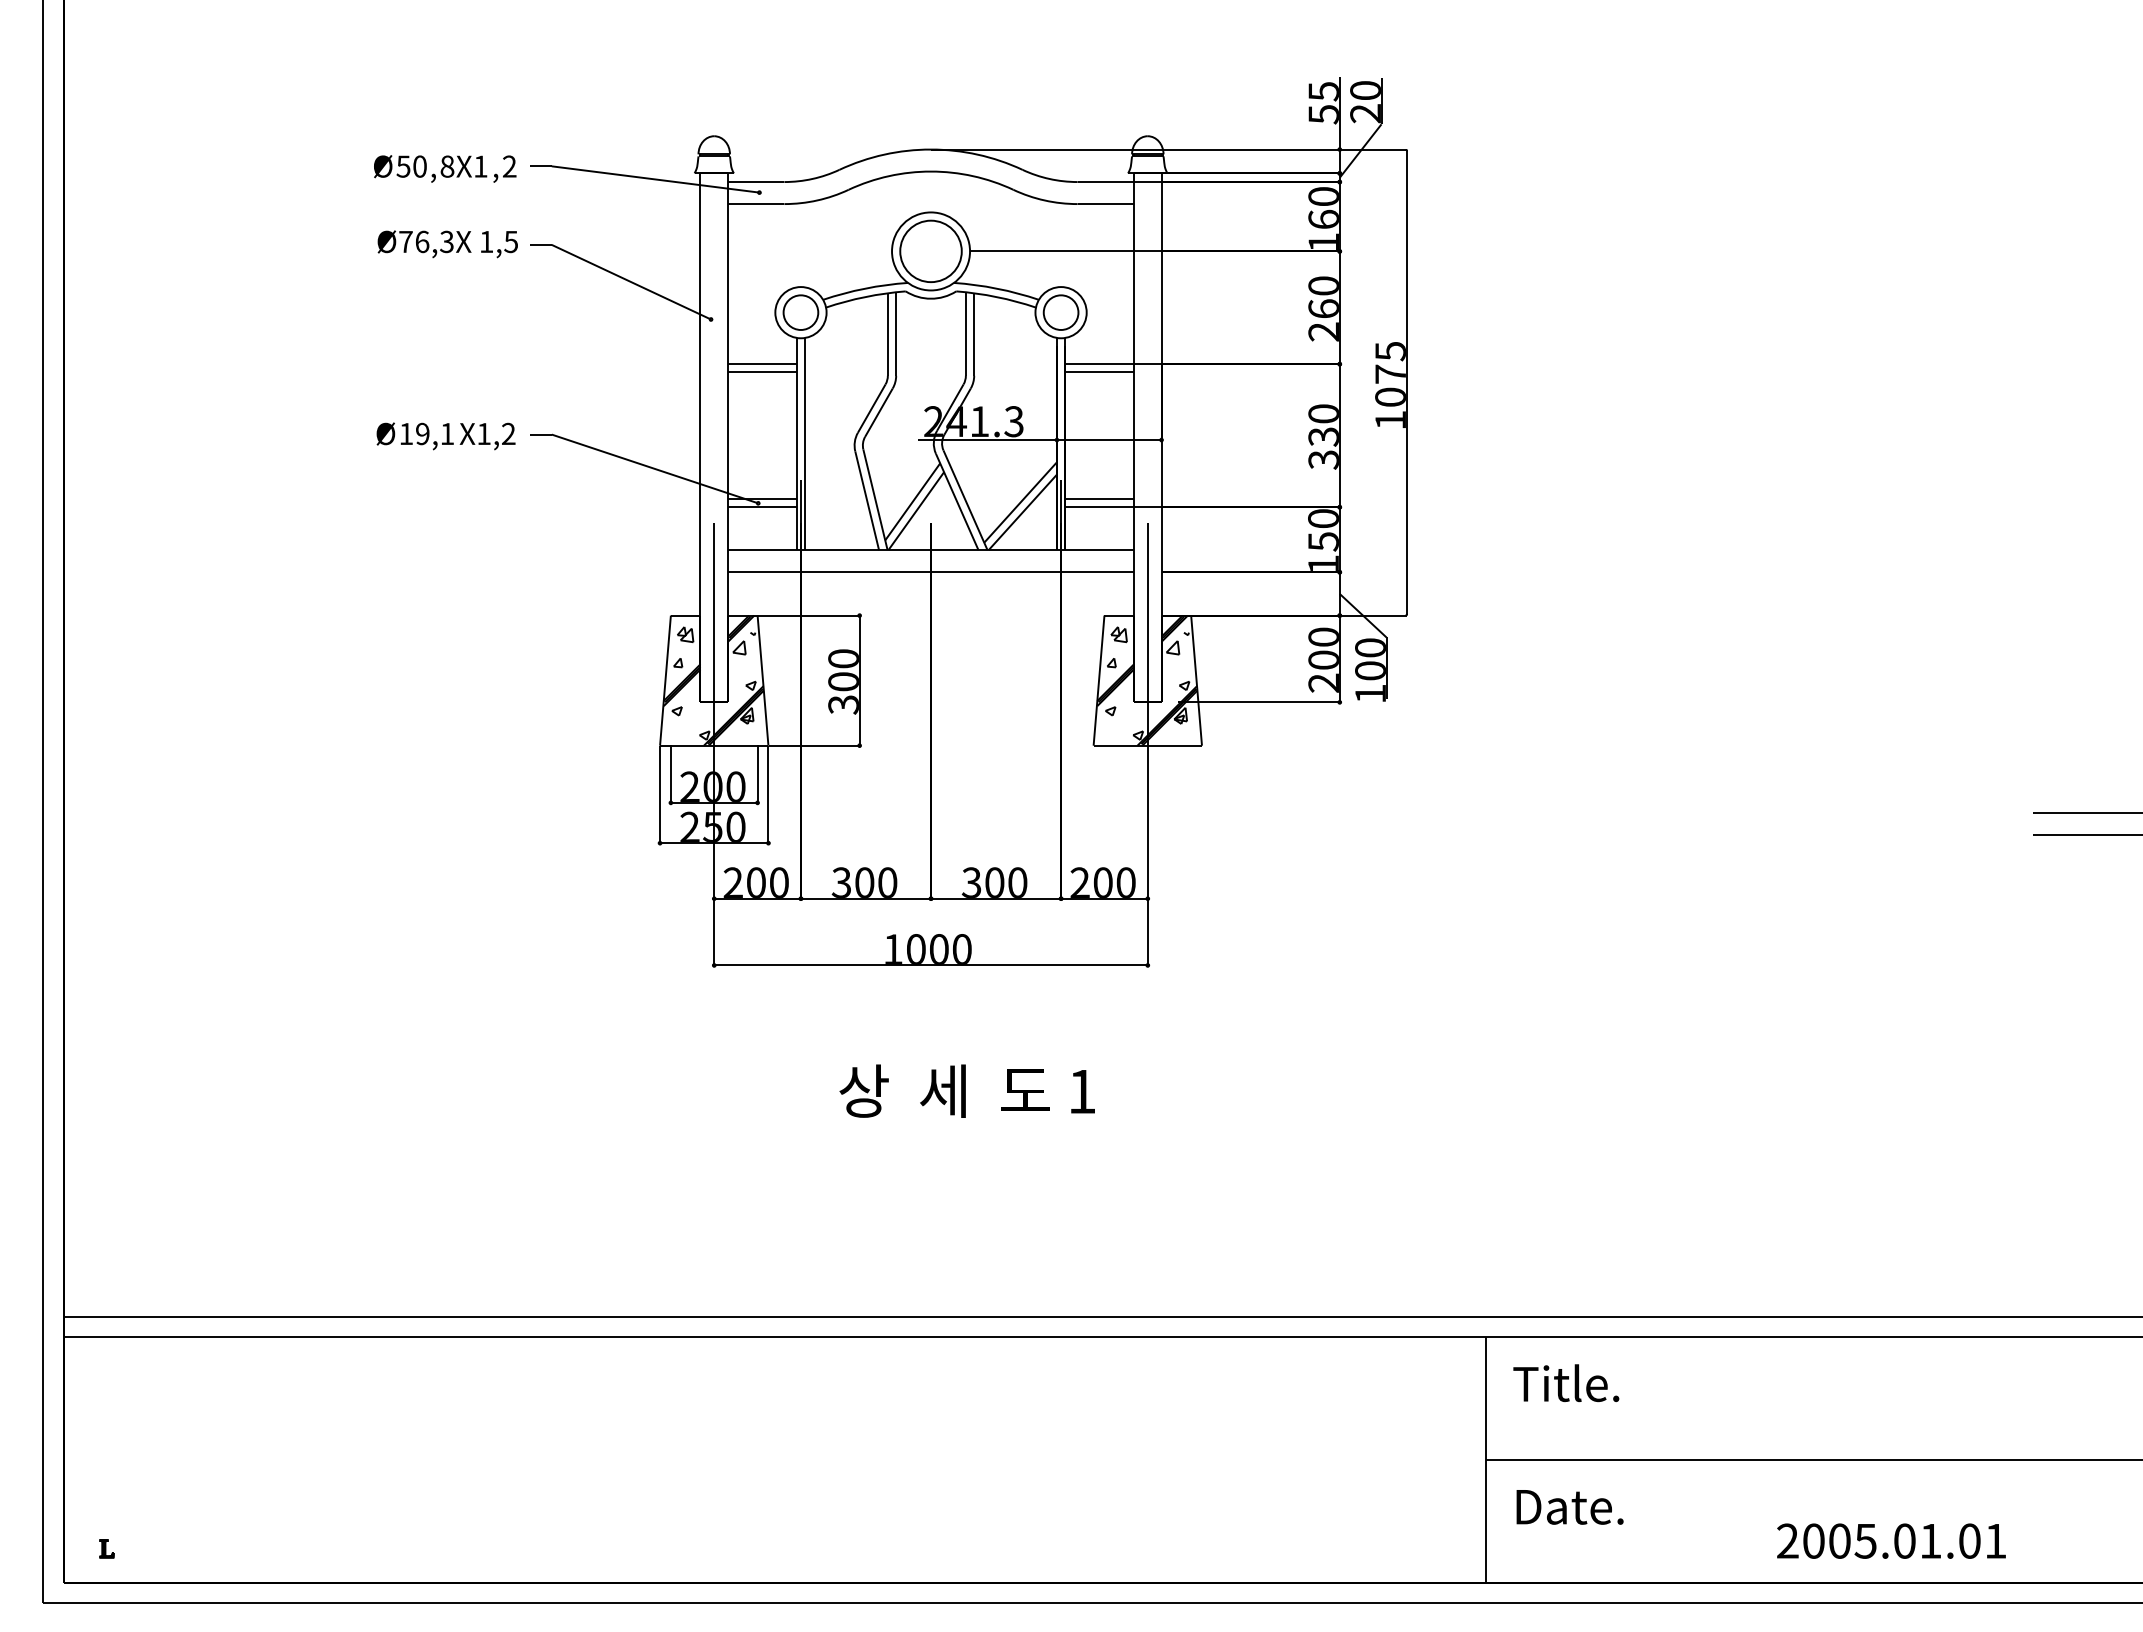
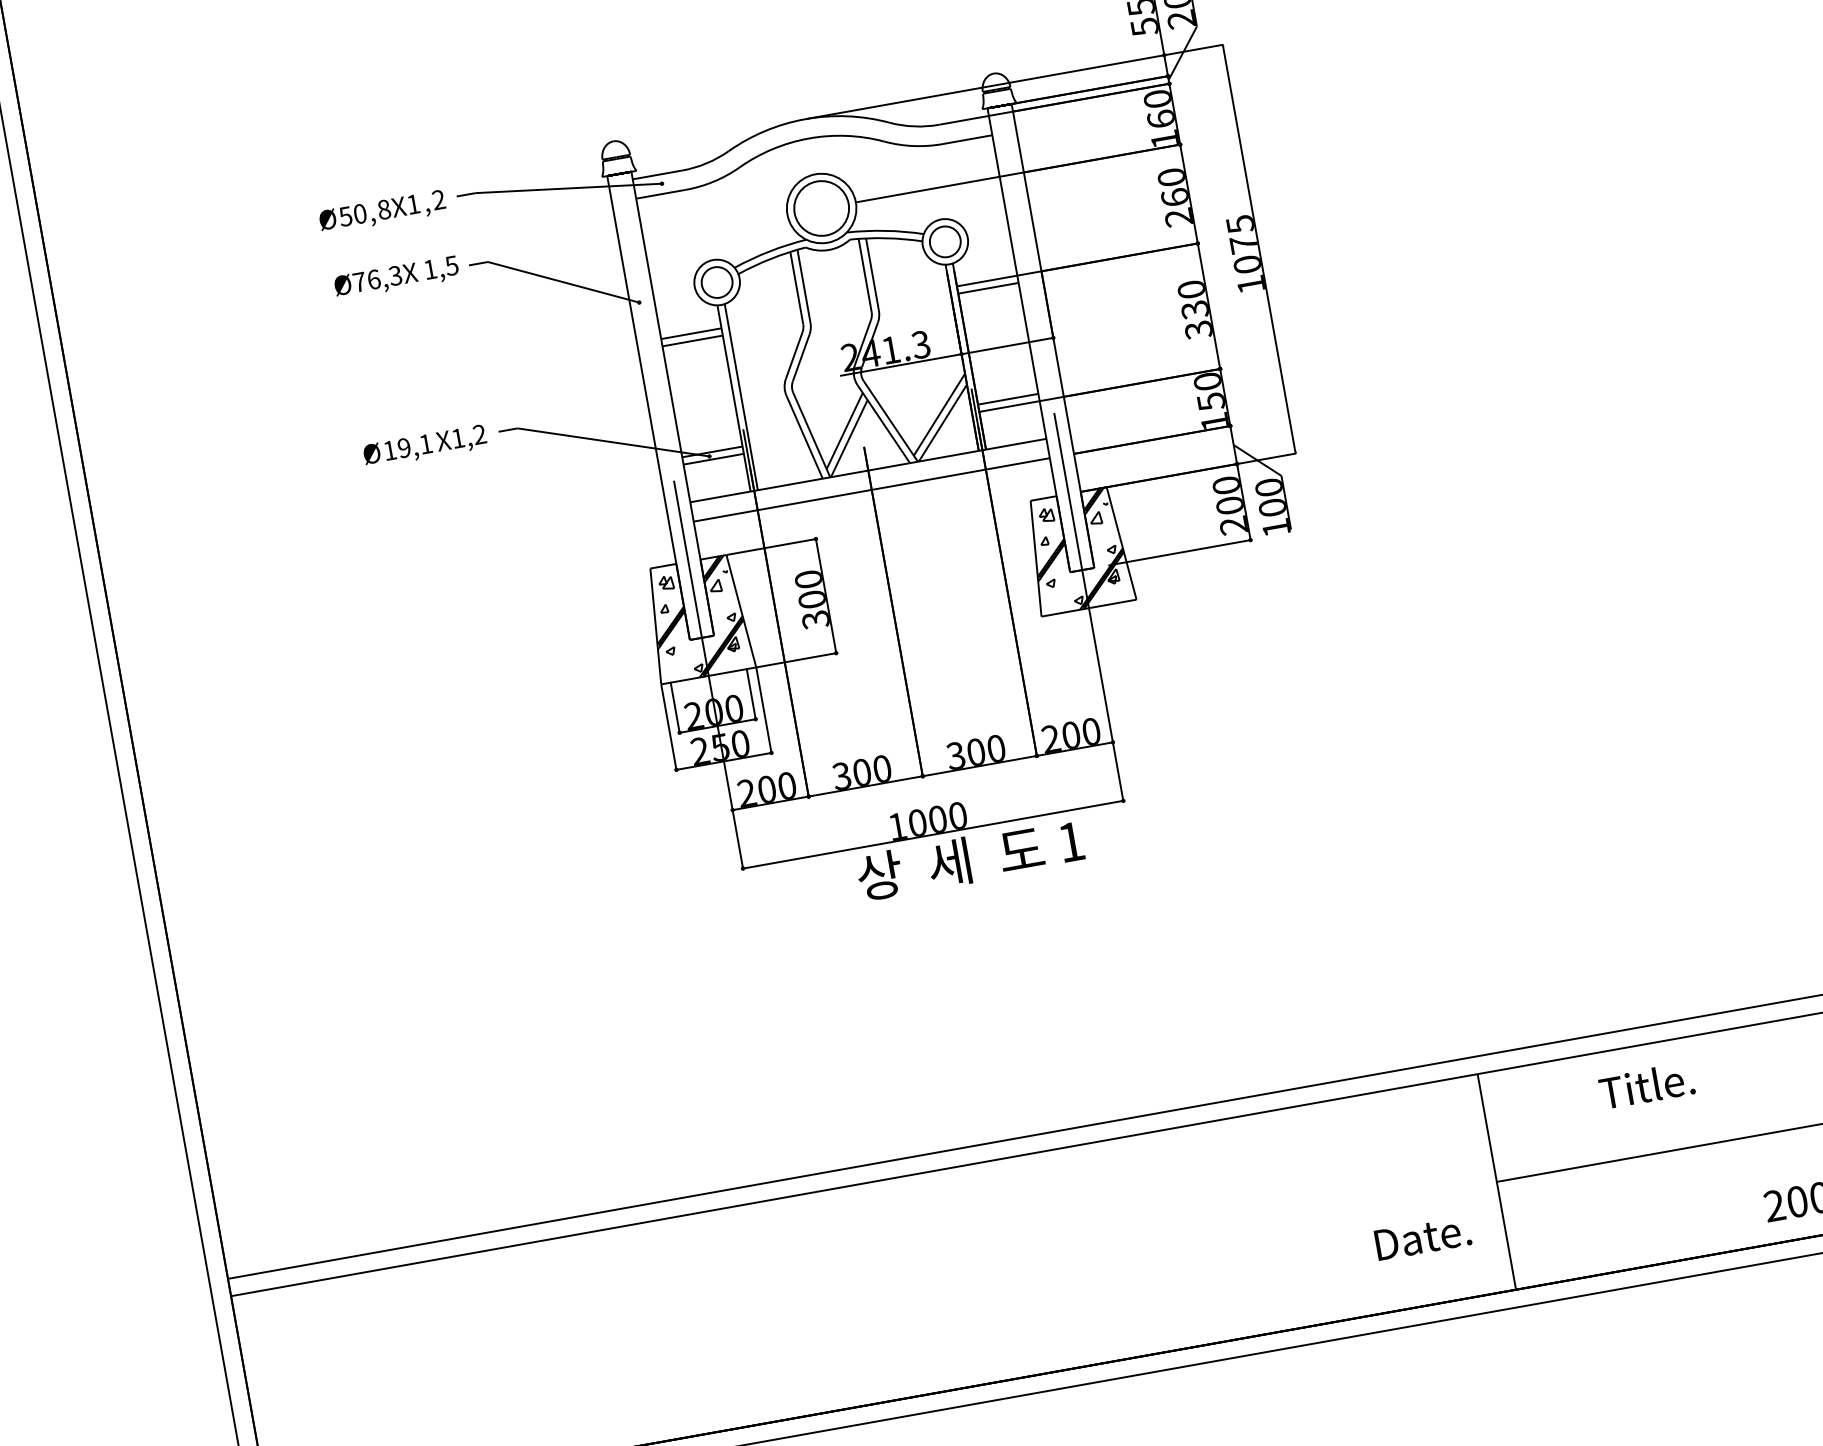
text: (966, 1090) -> (969, 859), moved
text: (1566, 1383) -> (1647, 1085), moved
text: (1569, 1507) -> (1422, 1238), moved

